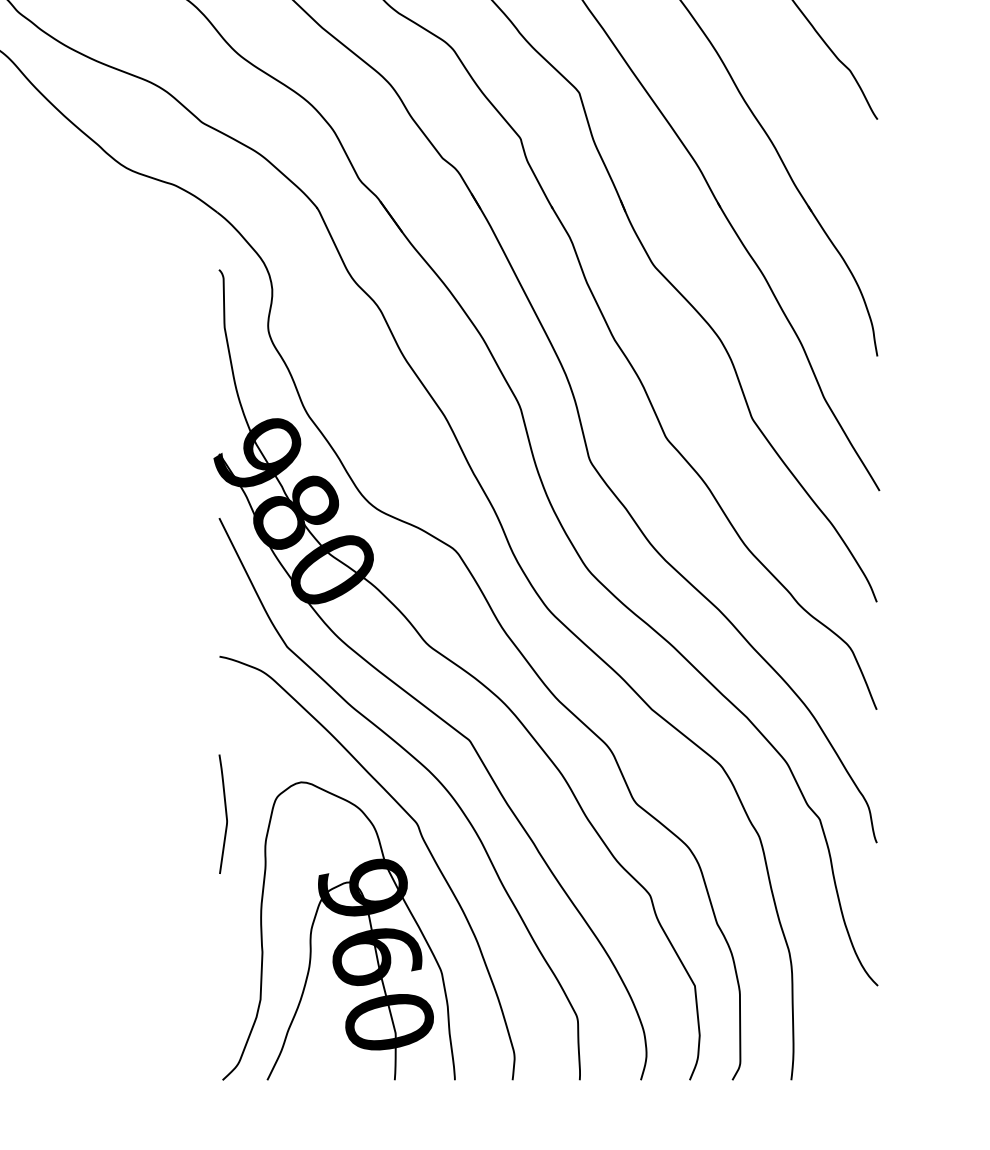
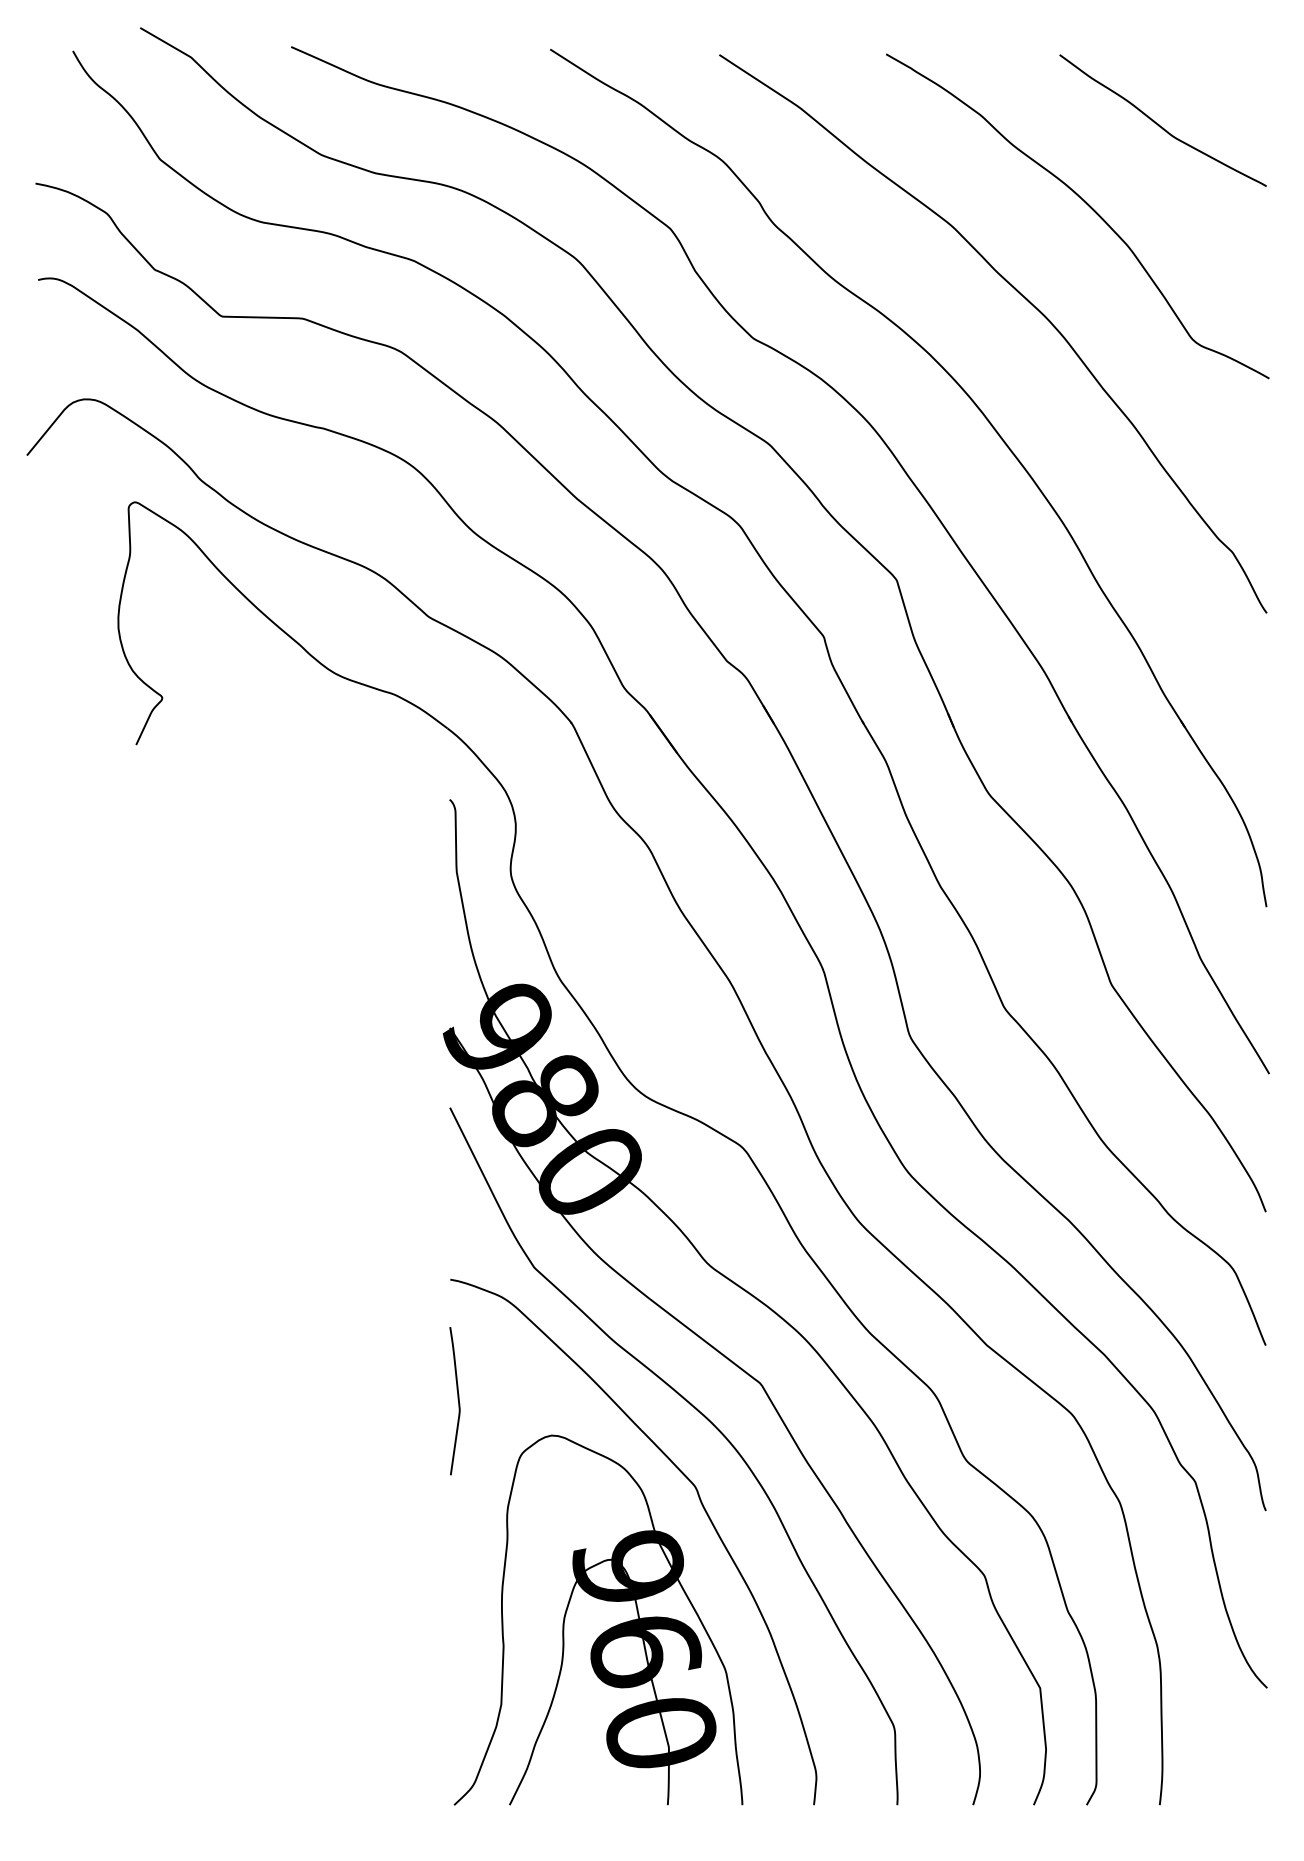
curve: (225, 812) -> (457, 1399), moved

